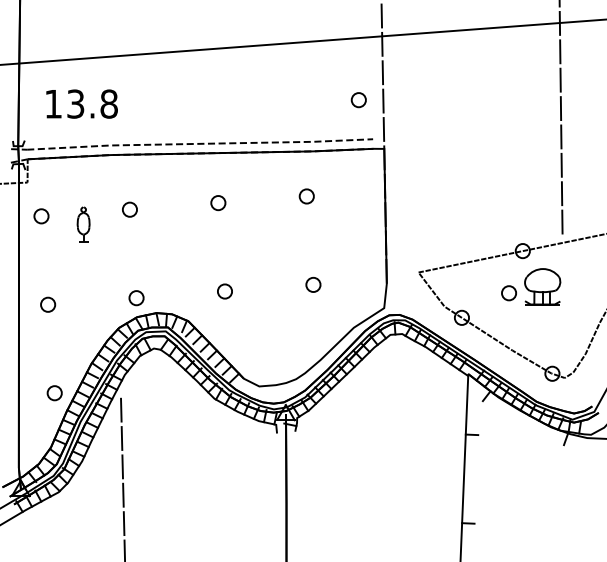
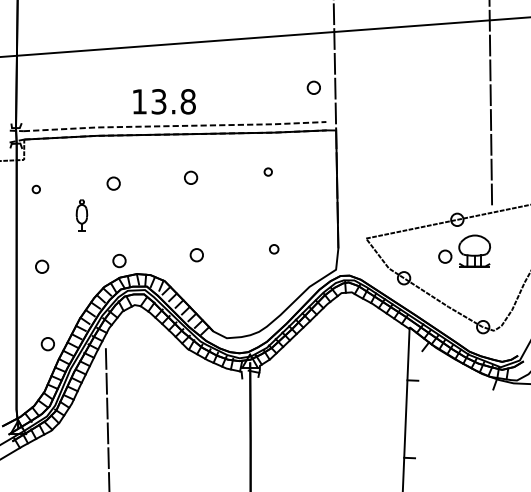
text: (81, 103) -> (164, 101), moved
part: (306, 196) -> (268, 172), size x0.6
part: (41, 216) -> (36, 189), size x0.6
part: (83, 224) -> (81, 214), moved
part: (313, 284) -> (274, 249), size x0.7

